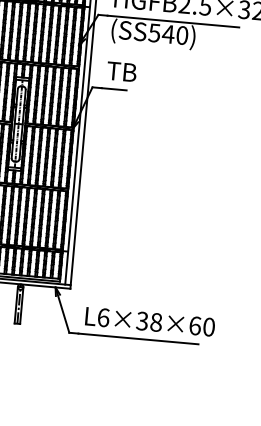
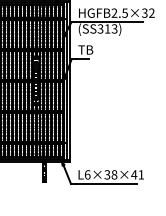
text: (168, 33) -> (107, 28), (SS540) -> (SS313)
text: (201, 325) -> (137, 174), L6×38×60 -> L6×38×41

